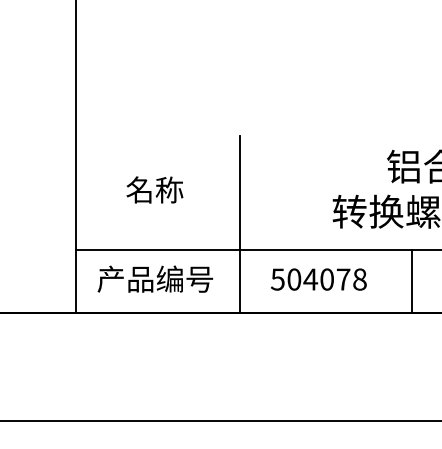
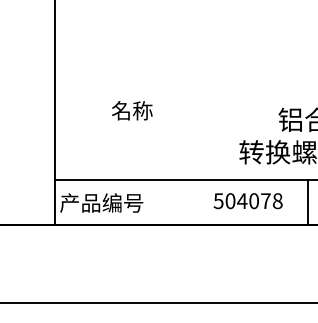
text: (154, 189) -> (132, 110), moved
line: (239, 224) -> (172, 161), removed
text: (155, 278) -> (101, 202), moved
text: (318, 279) -> (247, 201), moved
line: (412, 280) -> (307, 201), moved

